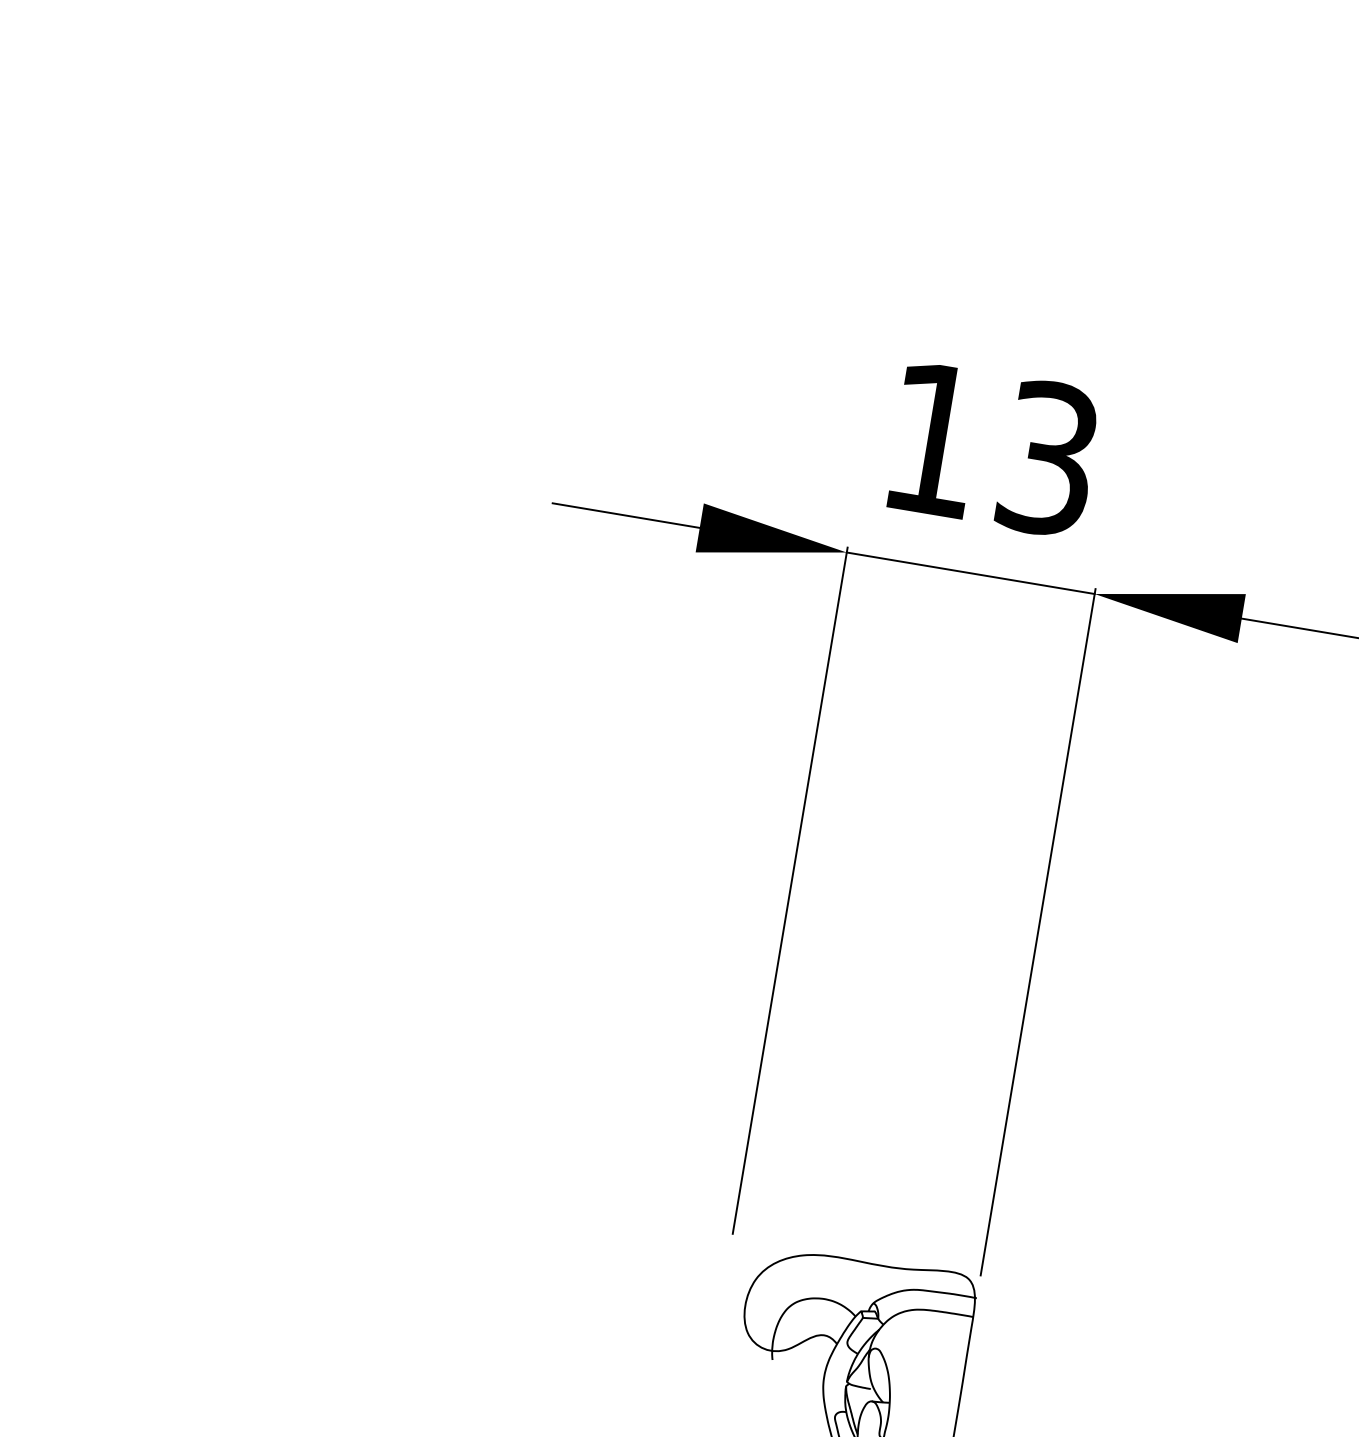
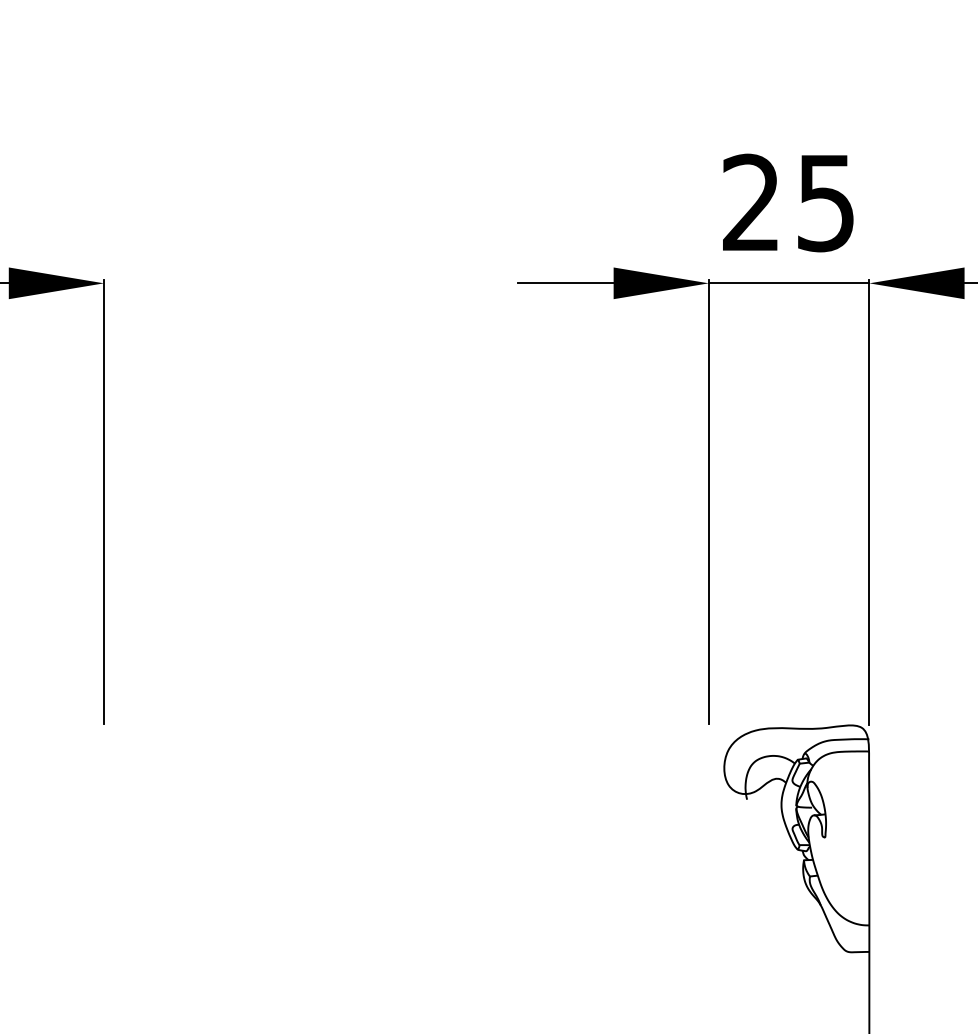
text: (990, 448) -> (788, 202), 13 -> 25

